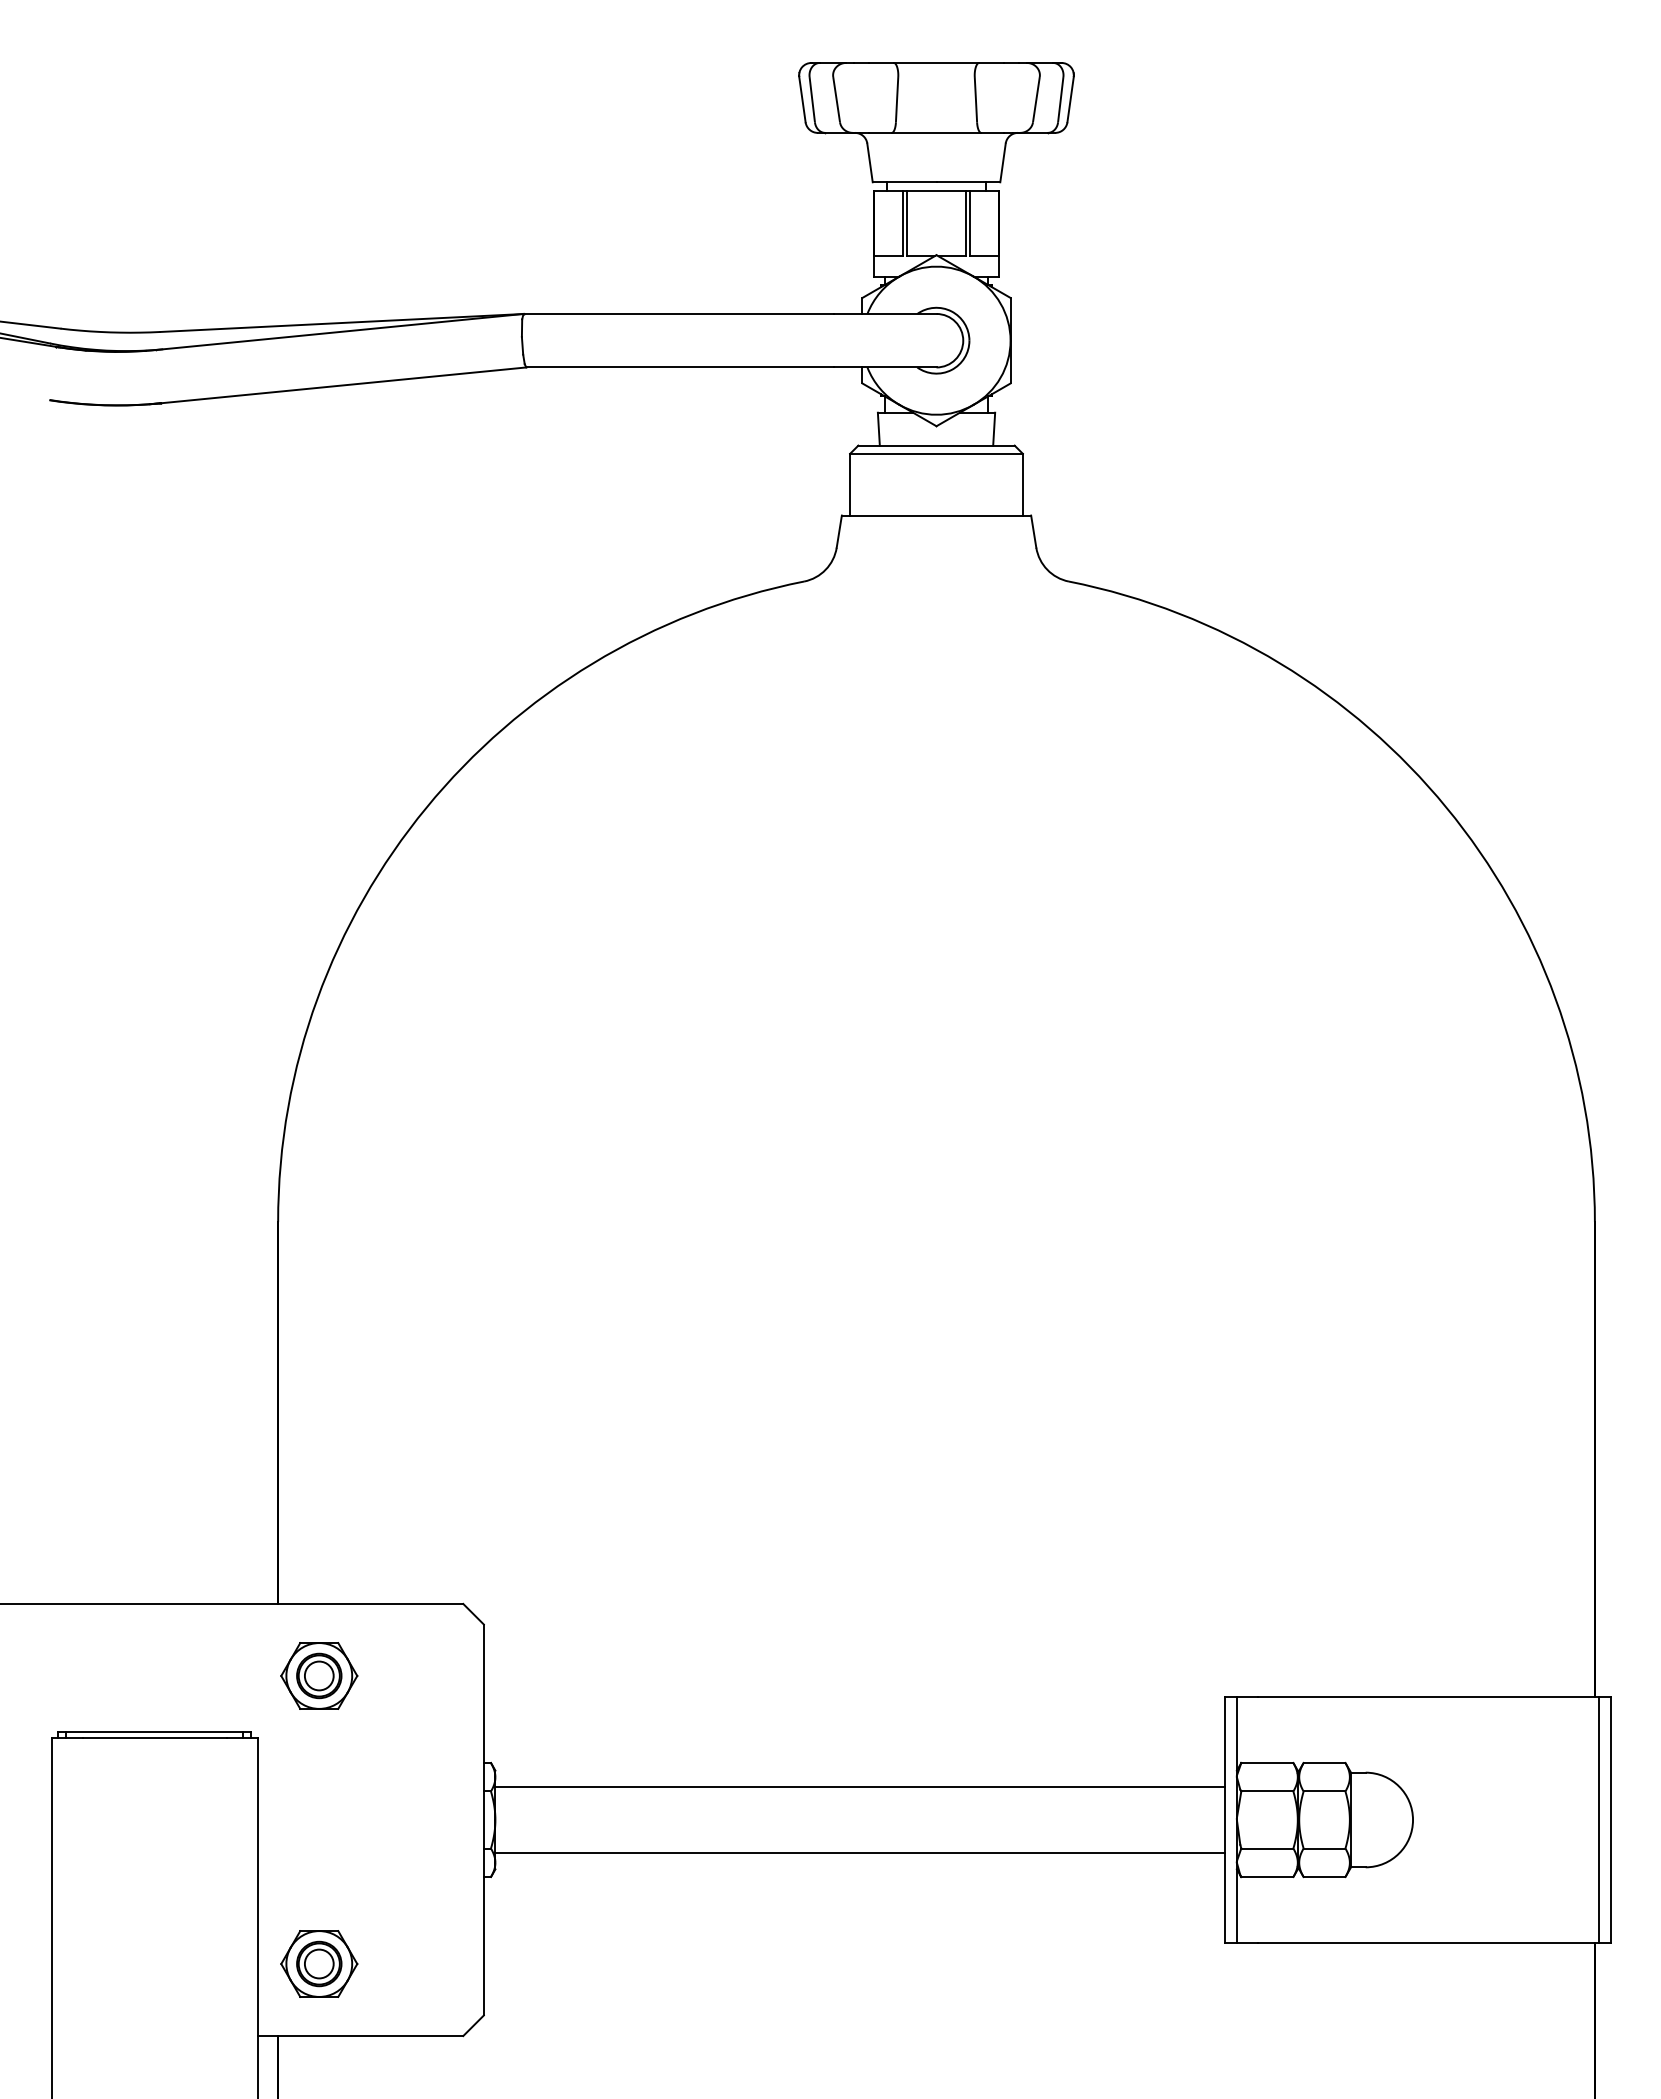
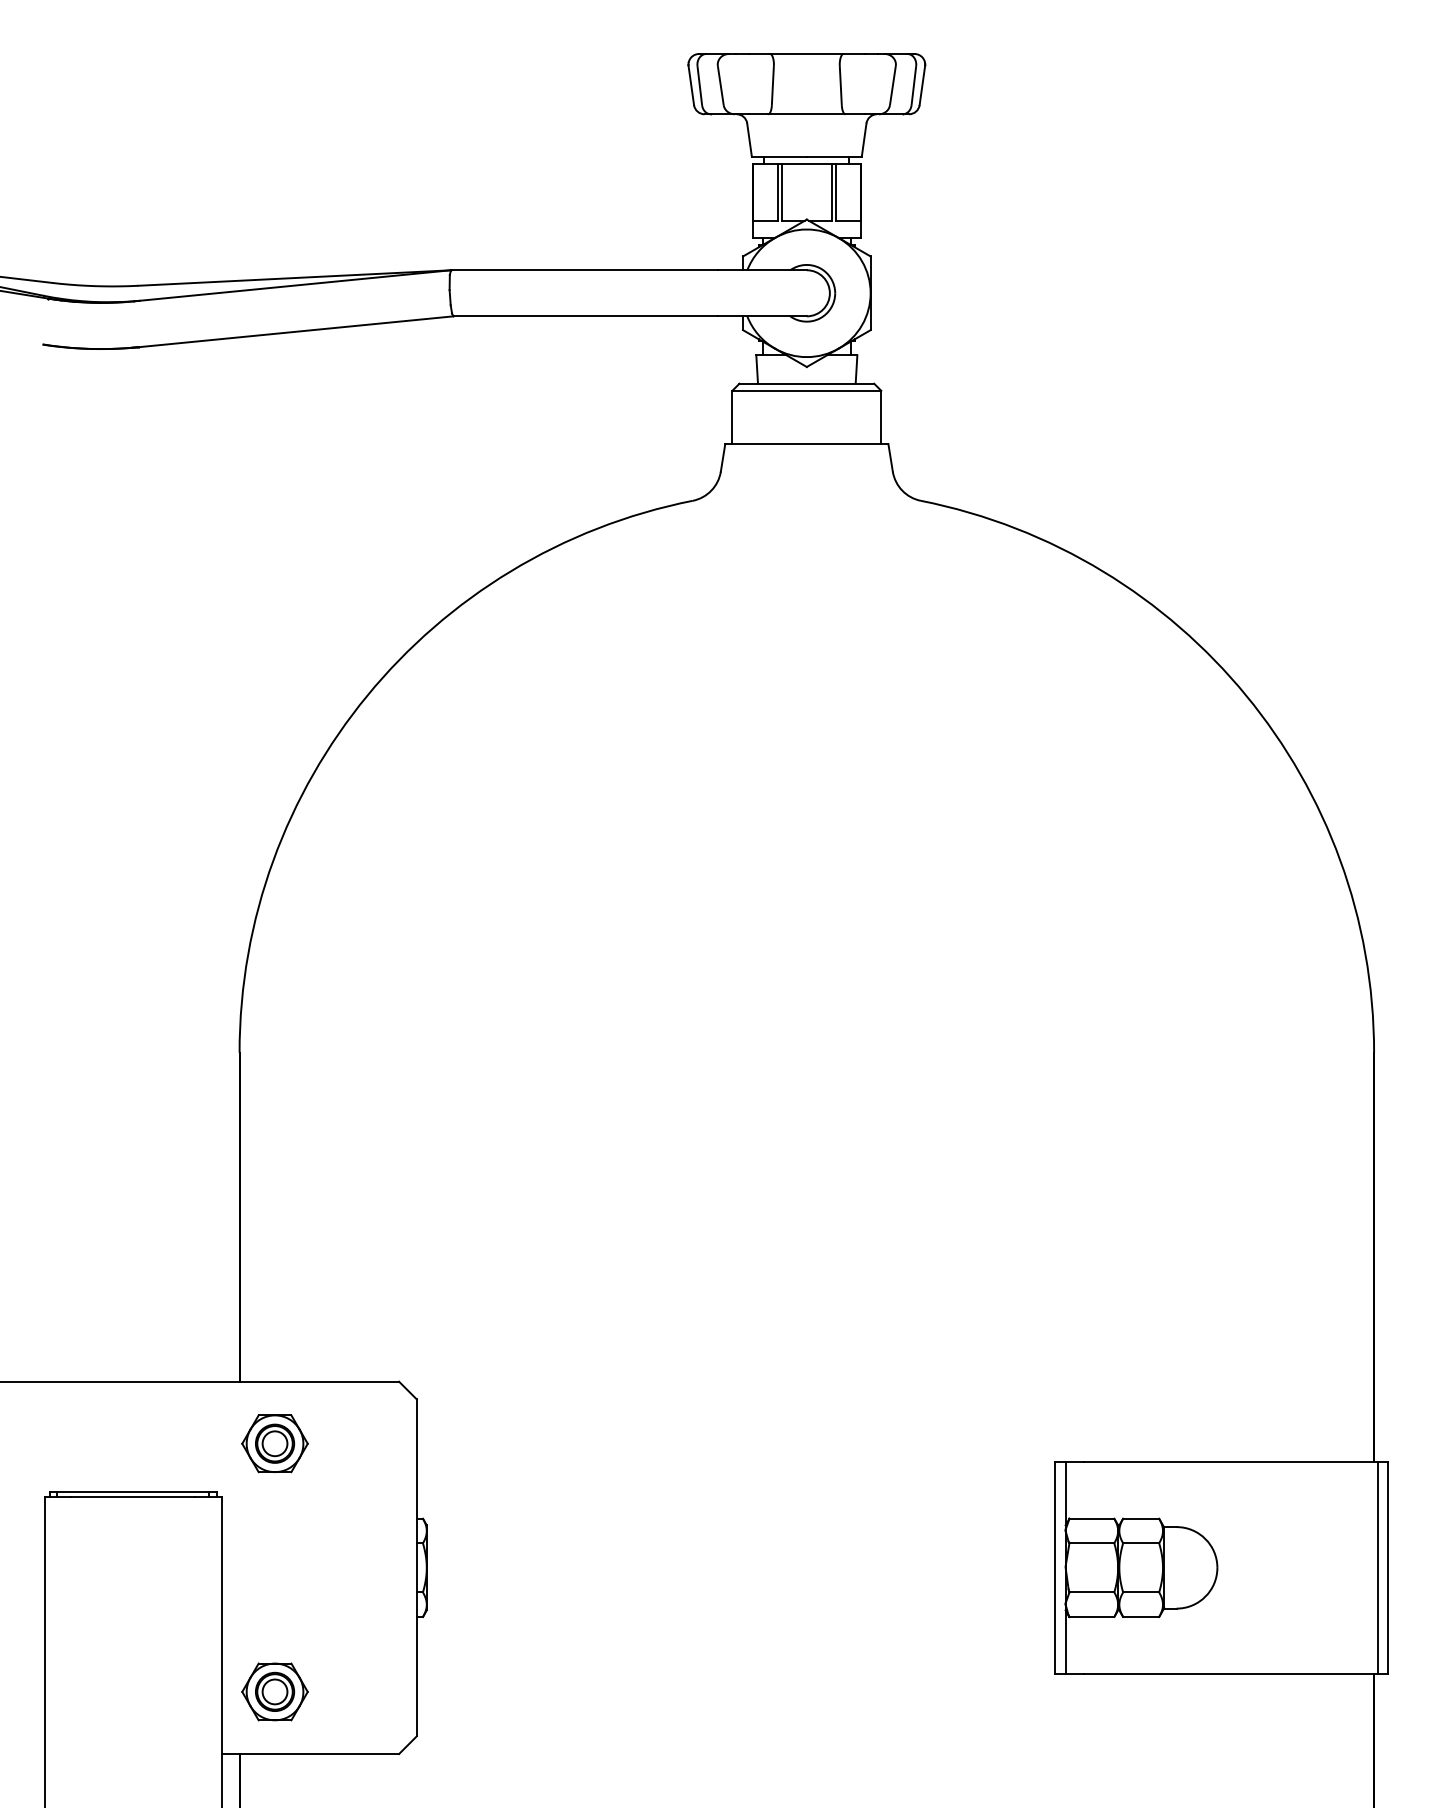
line: (859, 1787) -> (740, 1539), removed
line: (859, 1852) -> (740, 1595), removed

